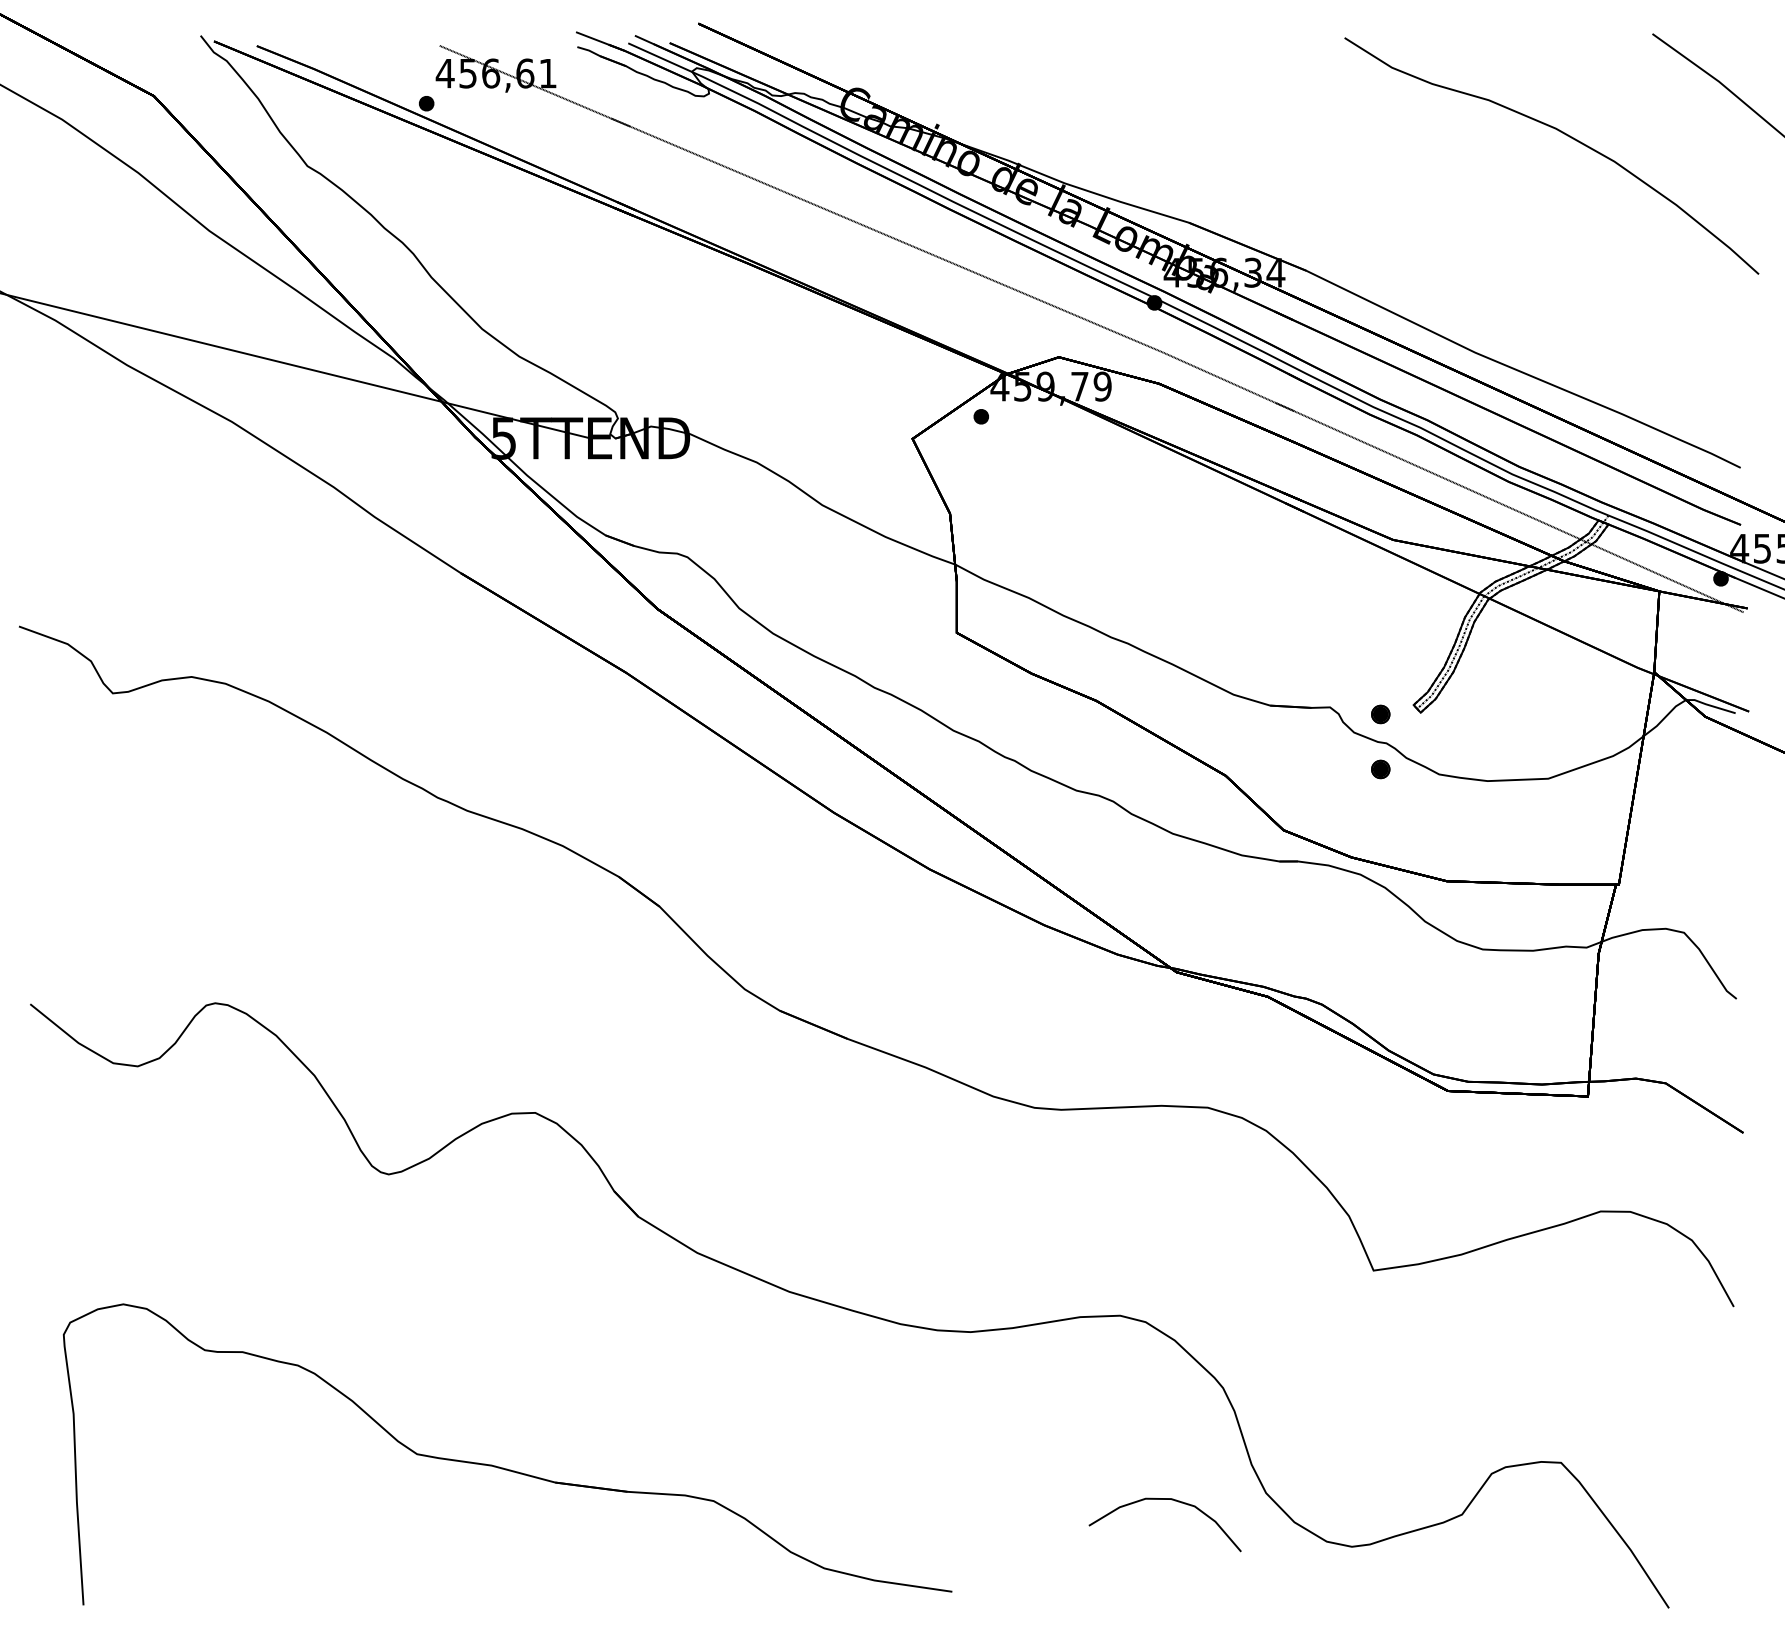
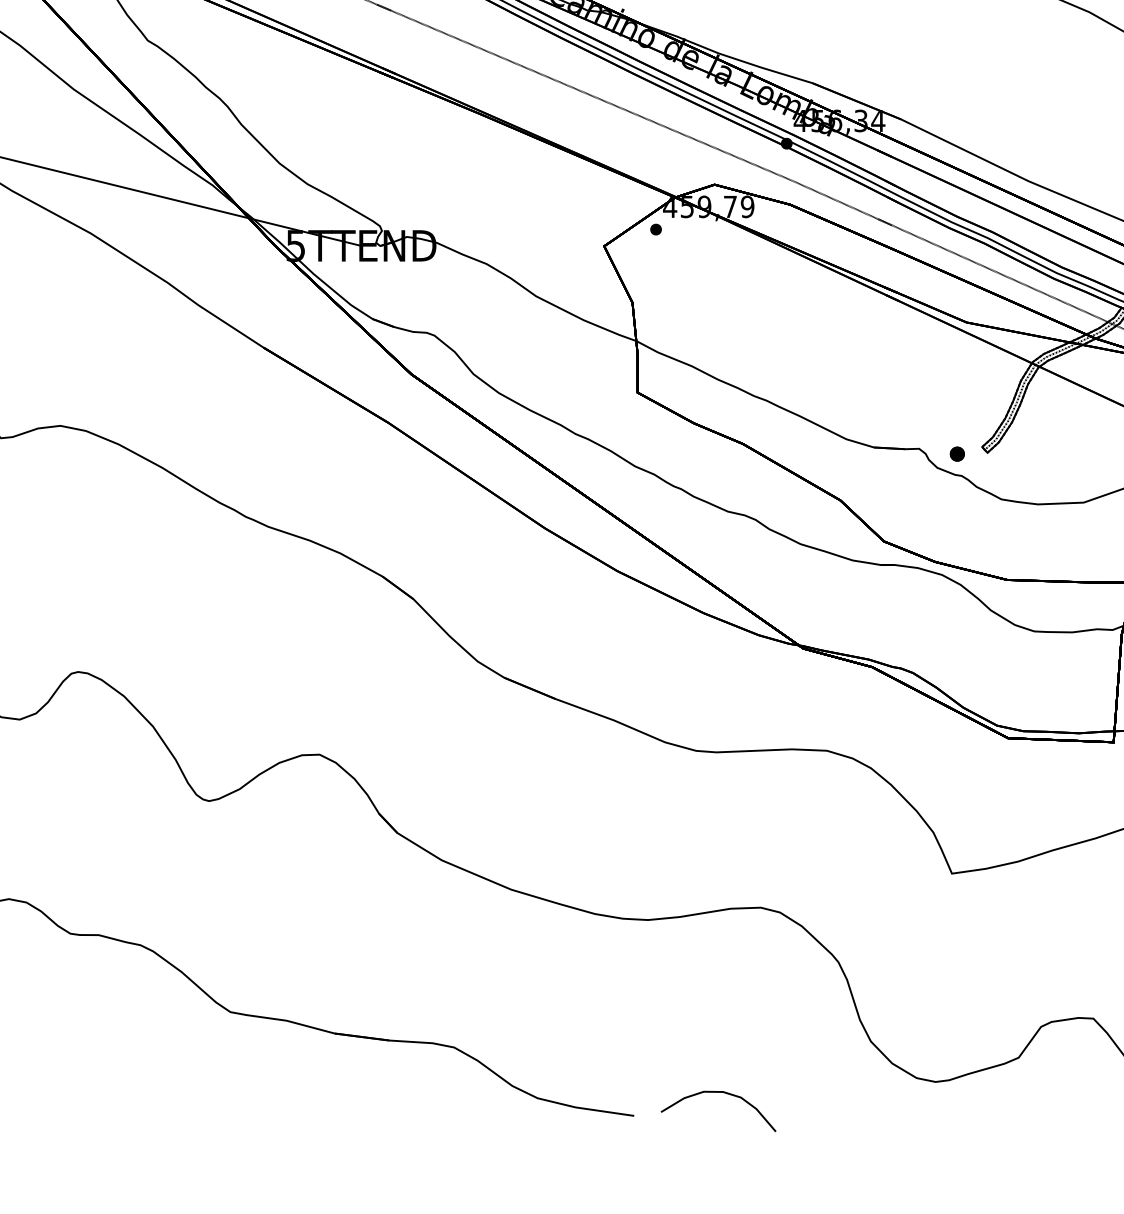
part: (1380, 769) -> (957, 495), removed
curve: (1164, 1499) -> (718, 1092), moved

